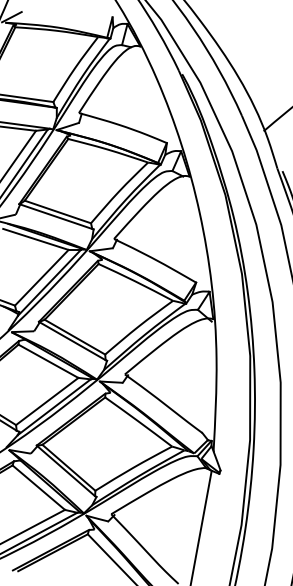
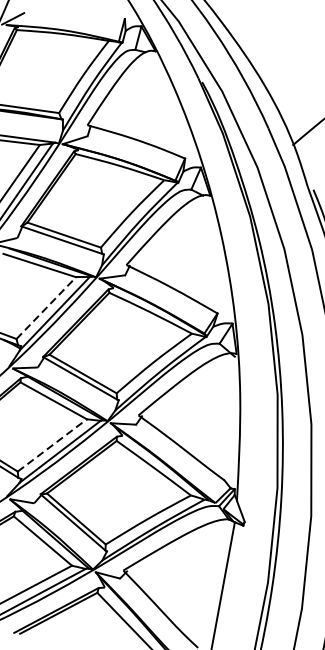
line: (41, 277) -> (45, 307), solid -> dashed
line: (47, 401) -> (52, 445), solid -> dashed

